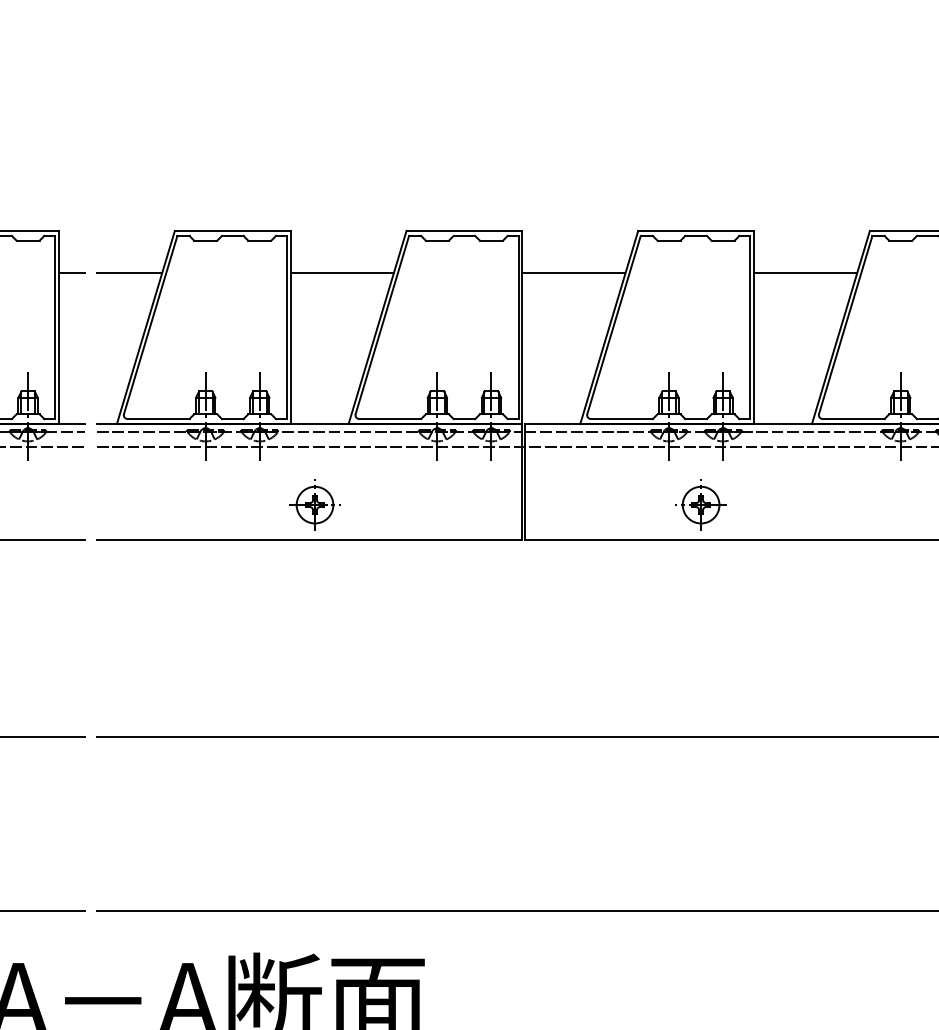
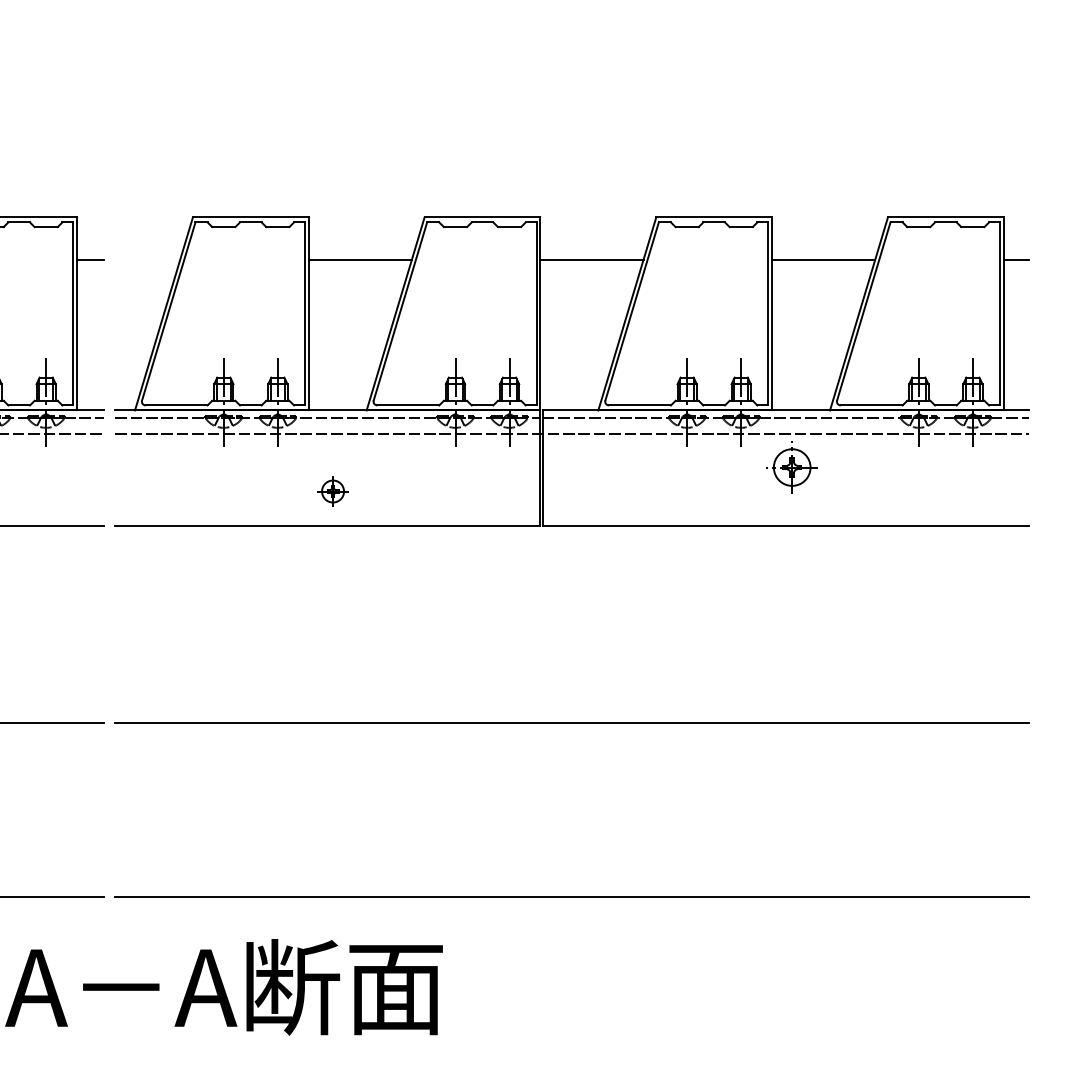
line: (129, 273) -> (147, 259), removed
part: (314, 505) -> (332, 491), size x0.6
part: (700, 505) -> (791, 467), moved

